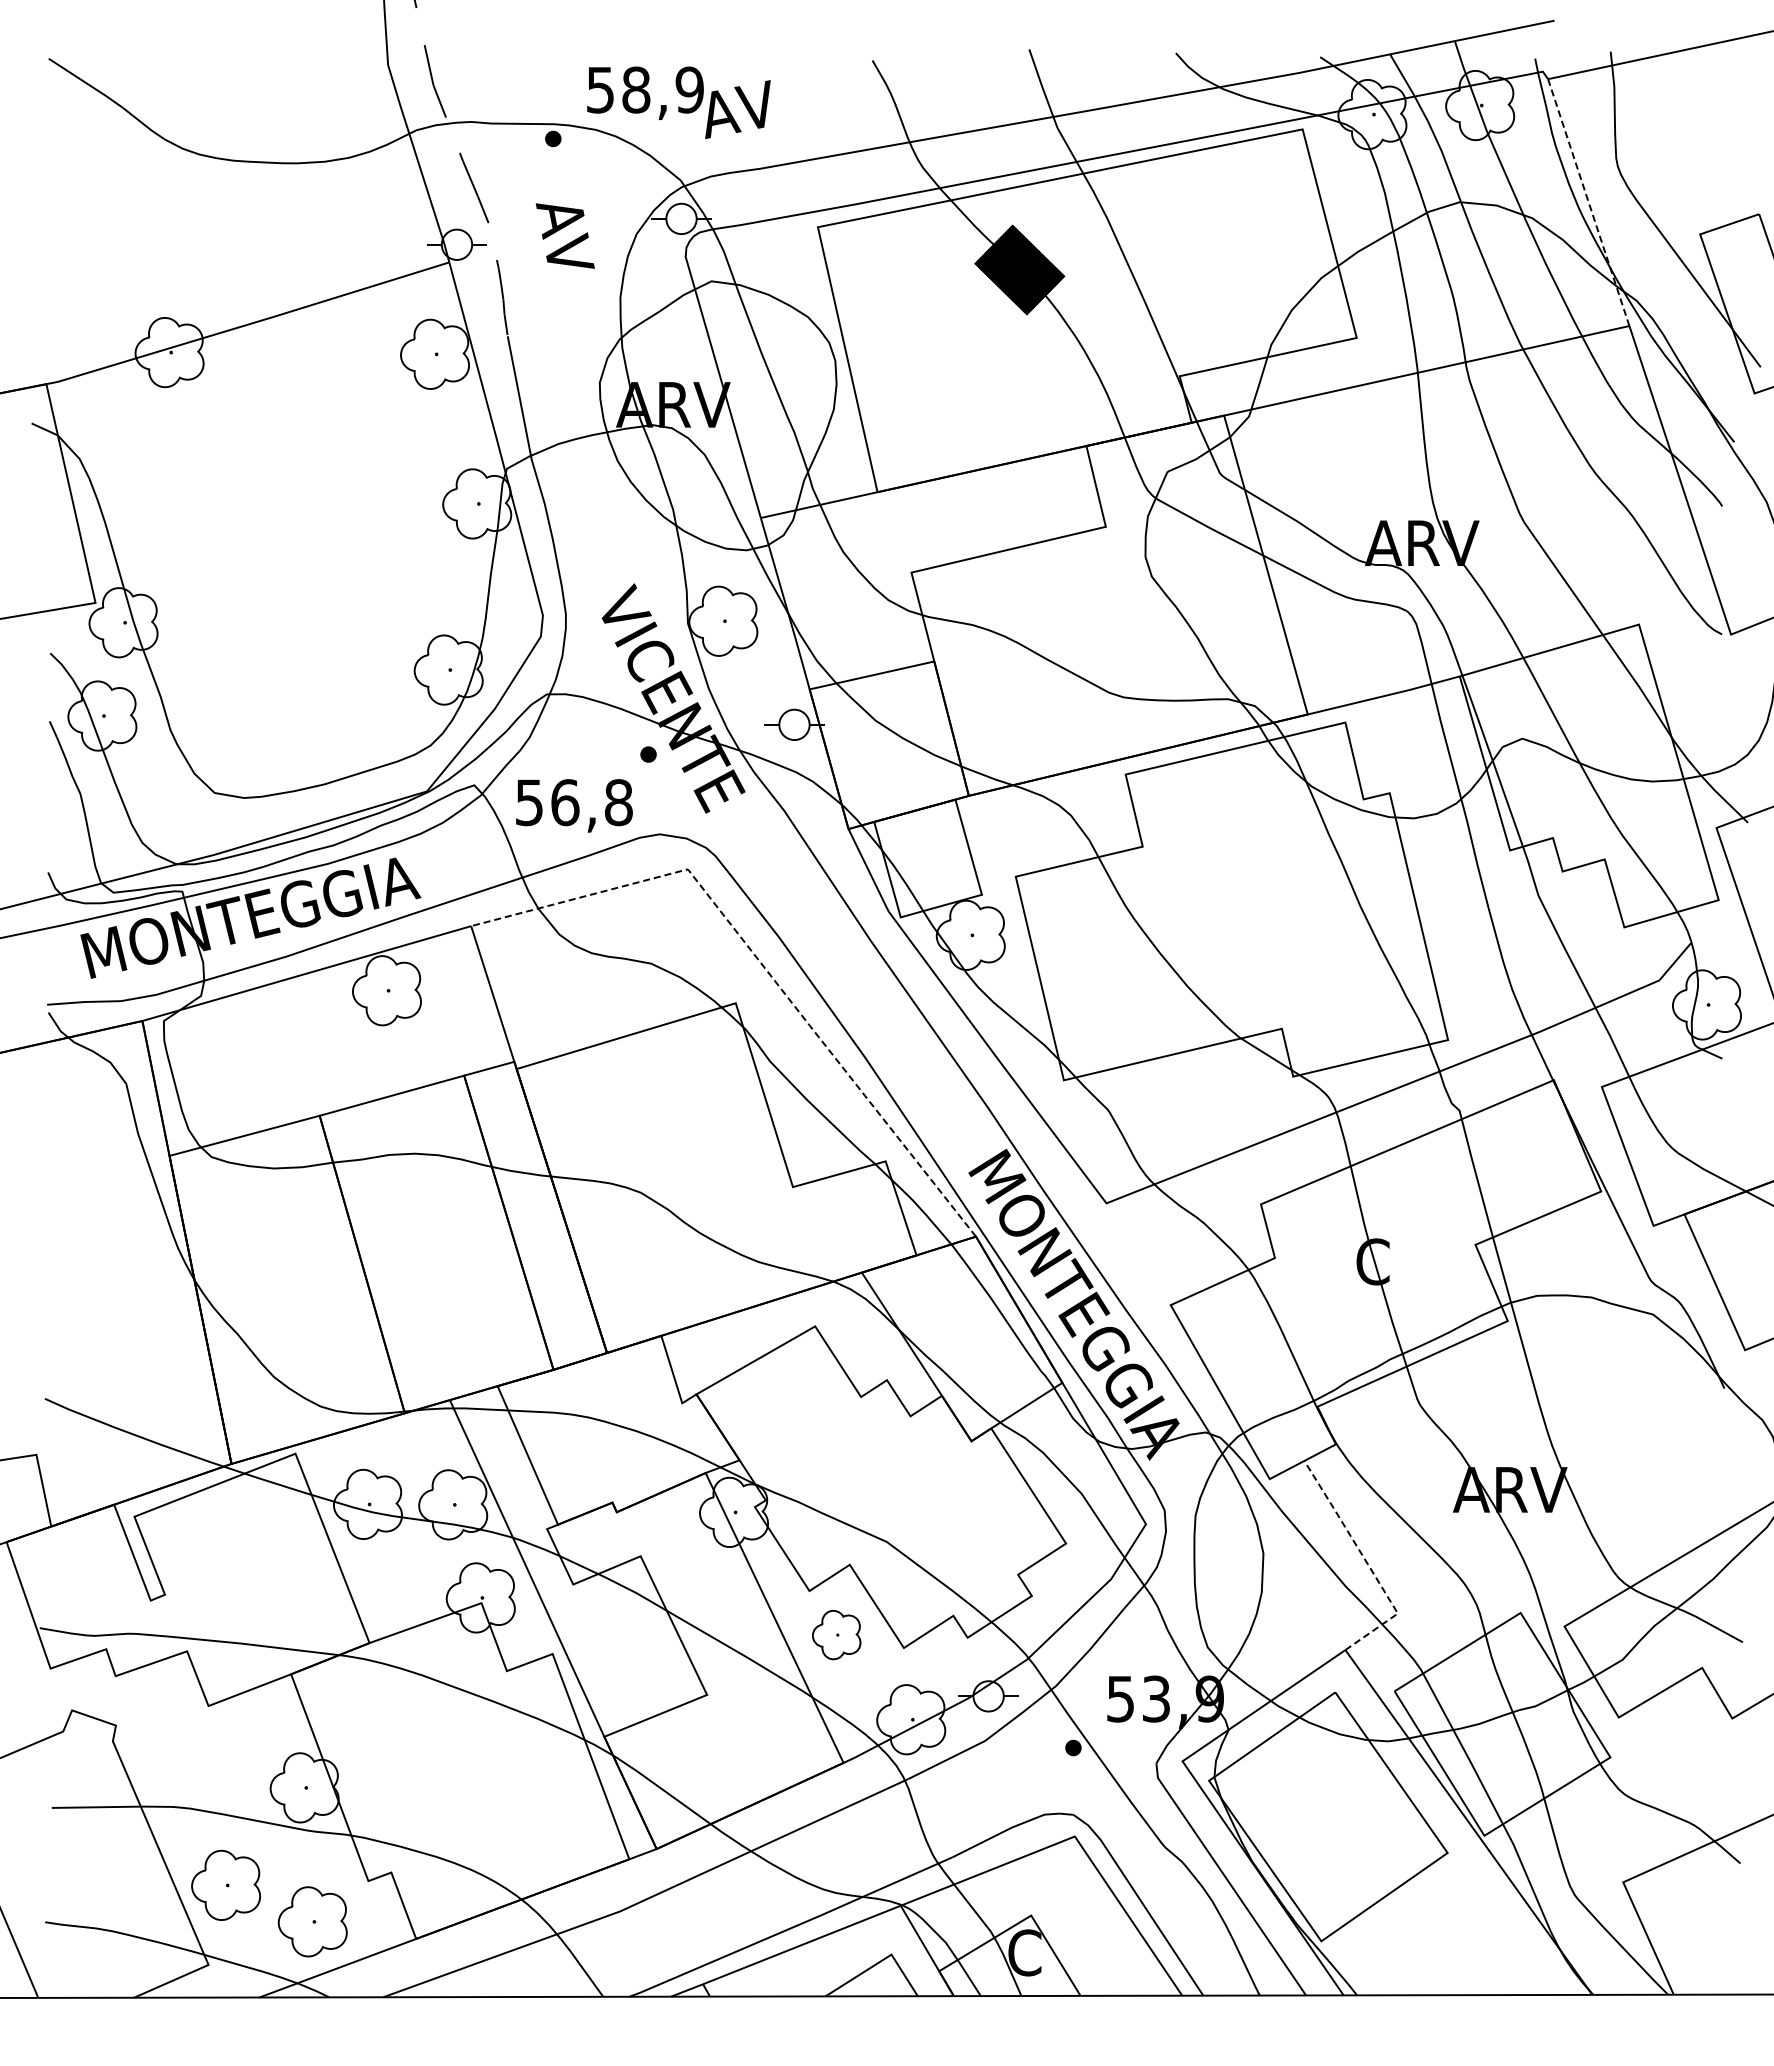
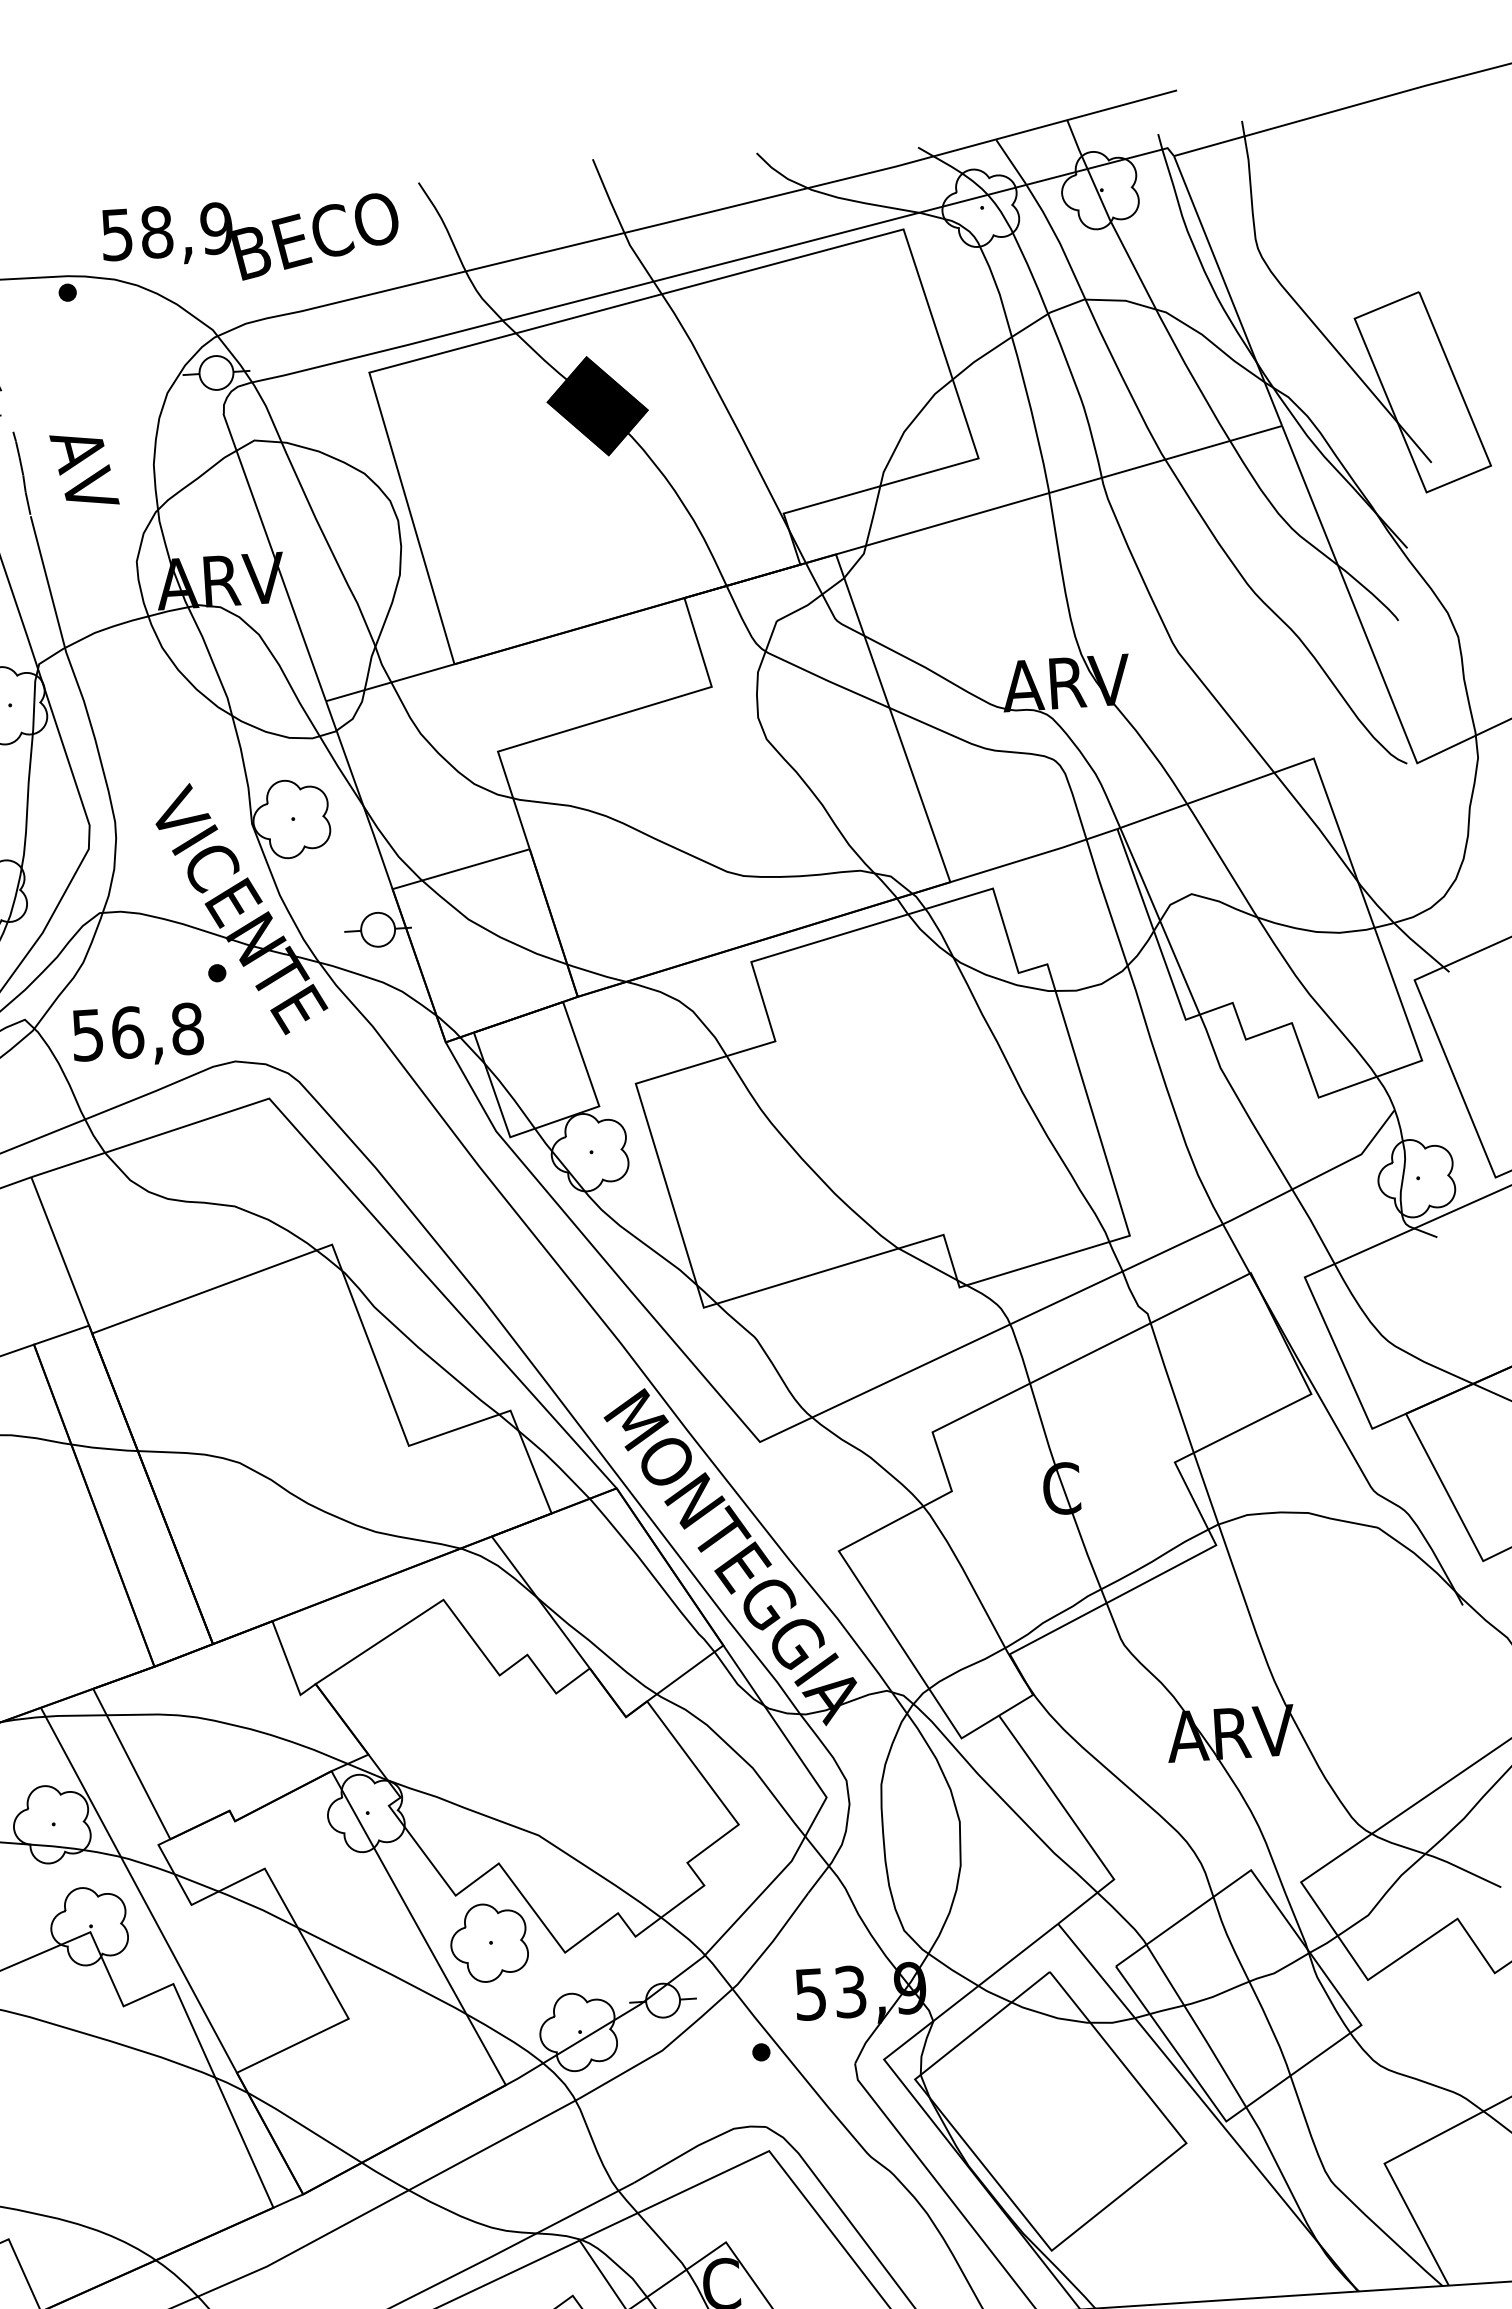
text: (777, 103) -> (315, 237), AV -> BECO
line: (1588, 202) -> (1227, 290), dashed -> solid
text: (564, 235) -> (83, 469), moved
line: (762, 964) -> (359, 1199), dashed -> solid
line: (1367, 1564) -> (1076, 1826), dashed -> solid
part: (836, 1634) -> (488, 1942), size x1.43

